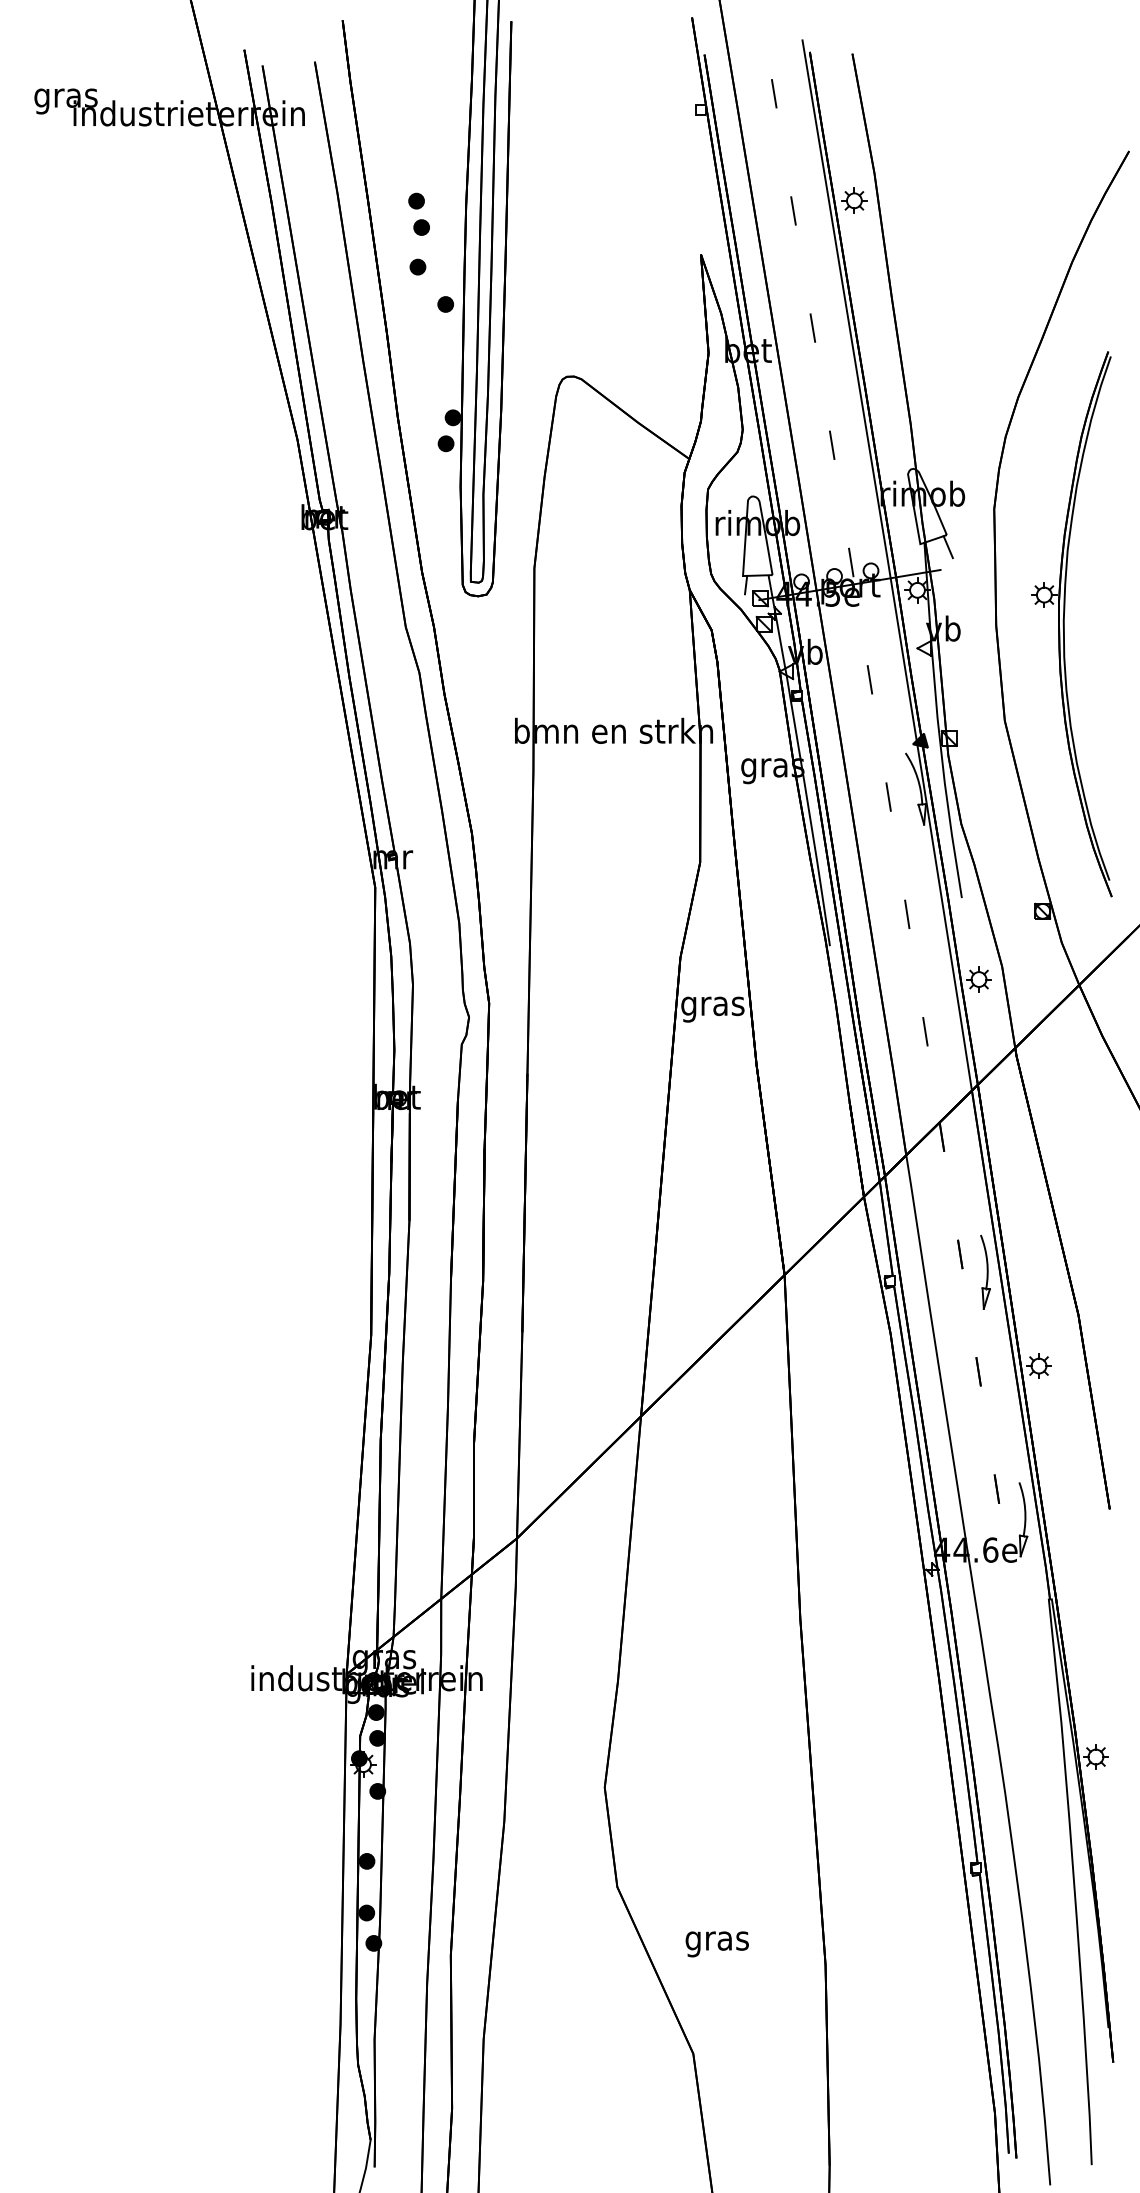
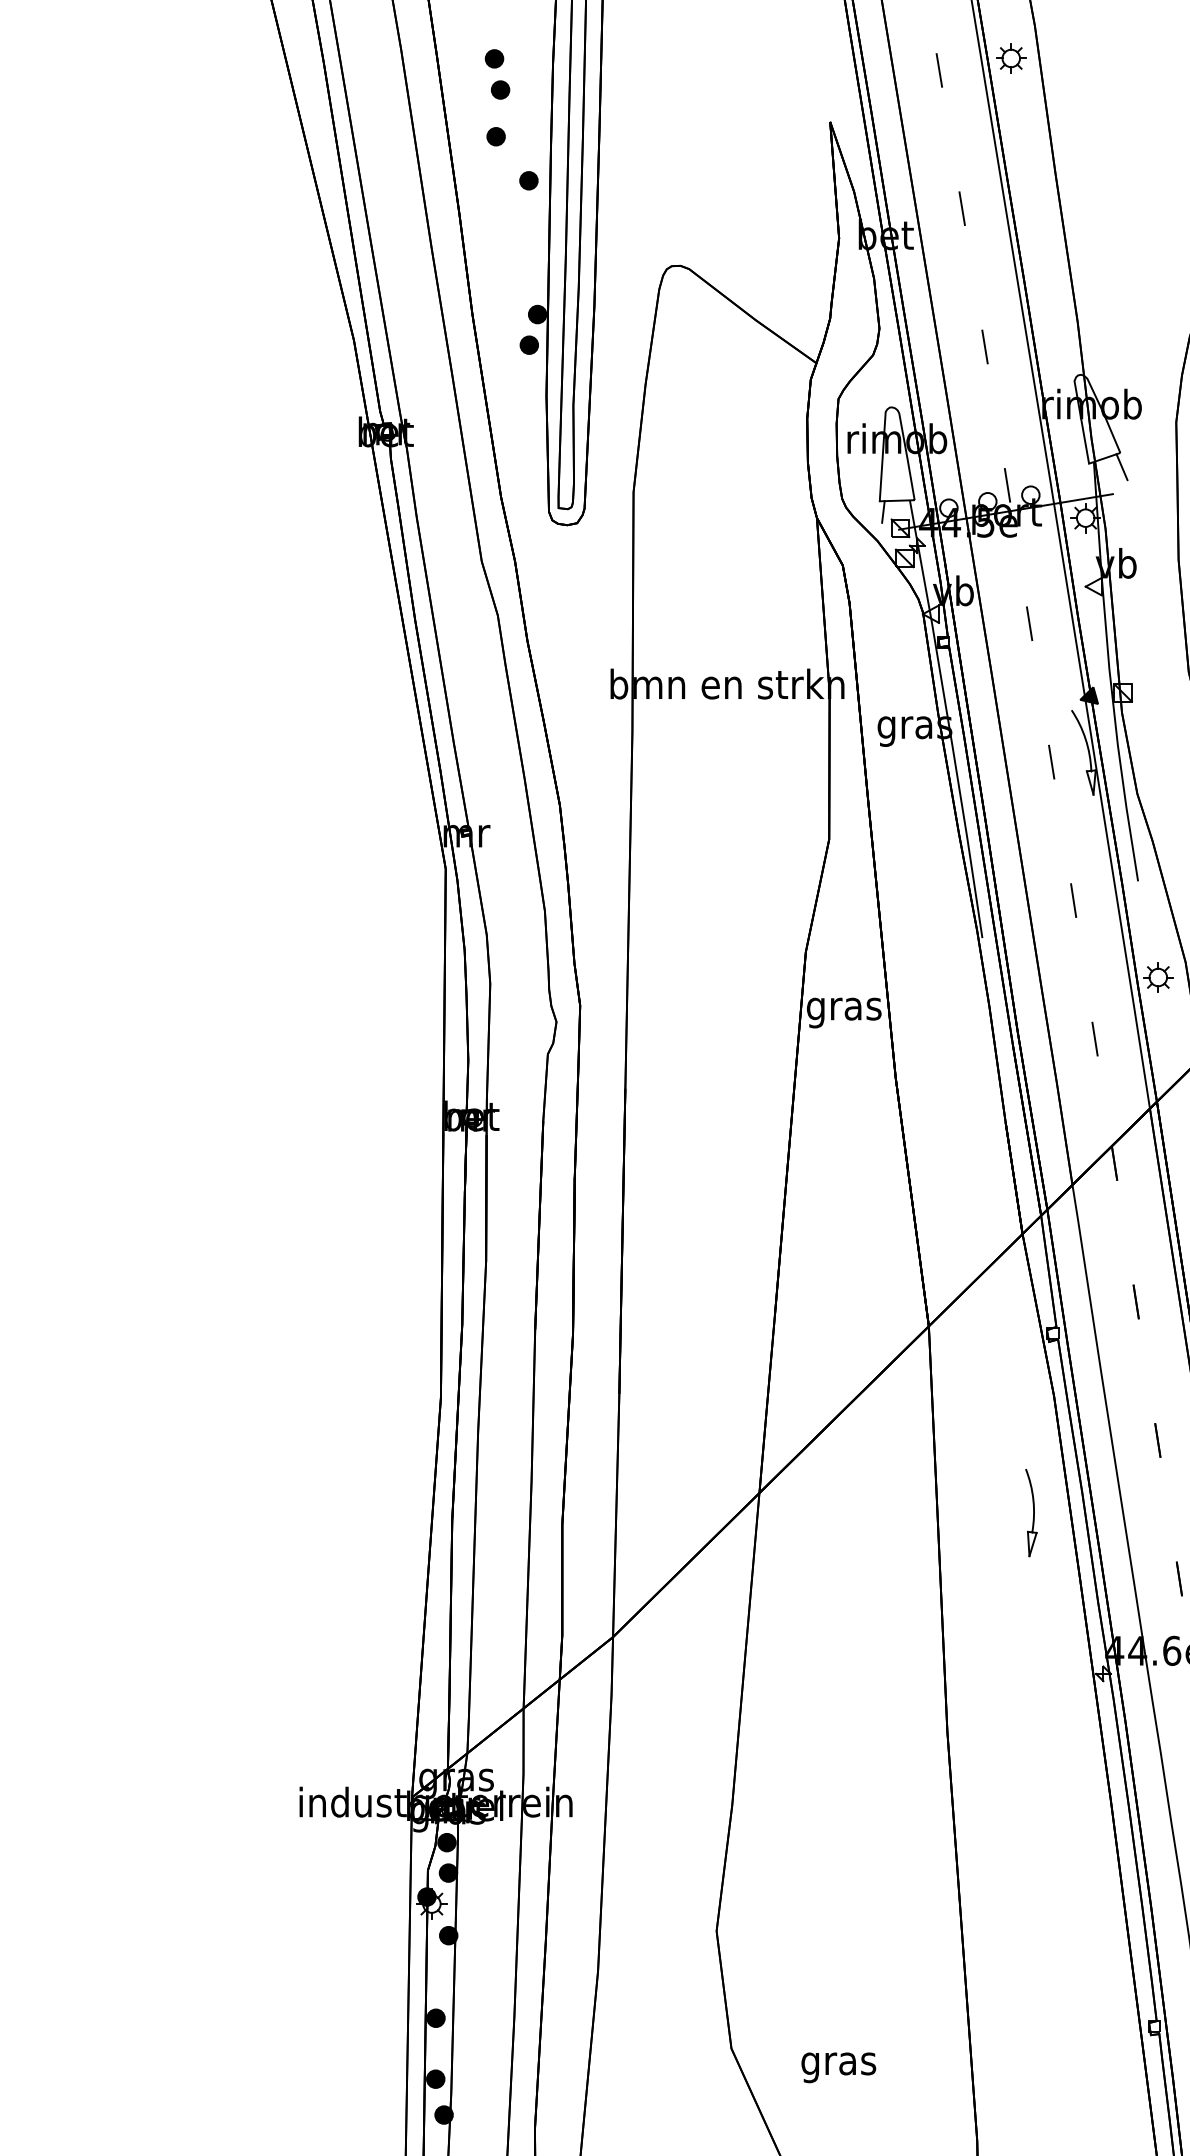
part: (985, 1271) -> (1031, 1512), moved
text: (716, 1944) -> (837, 2067), moved

